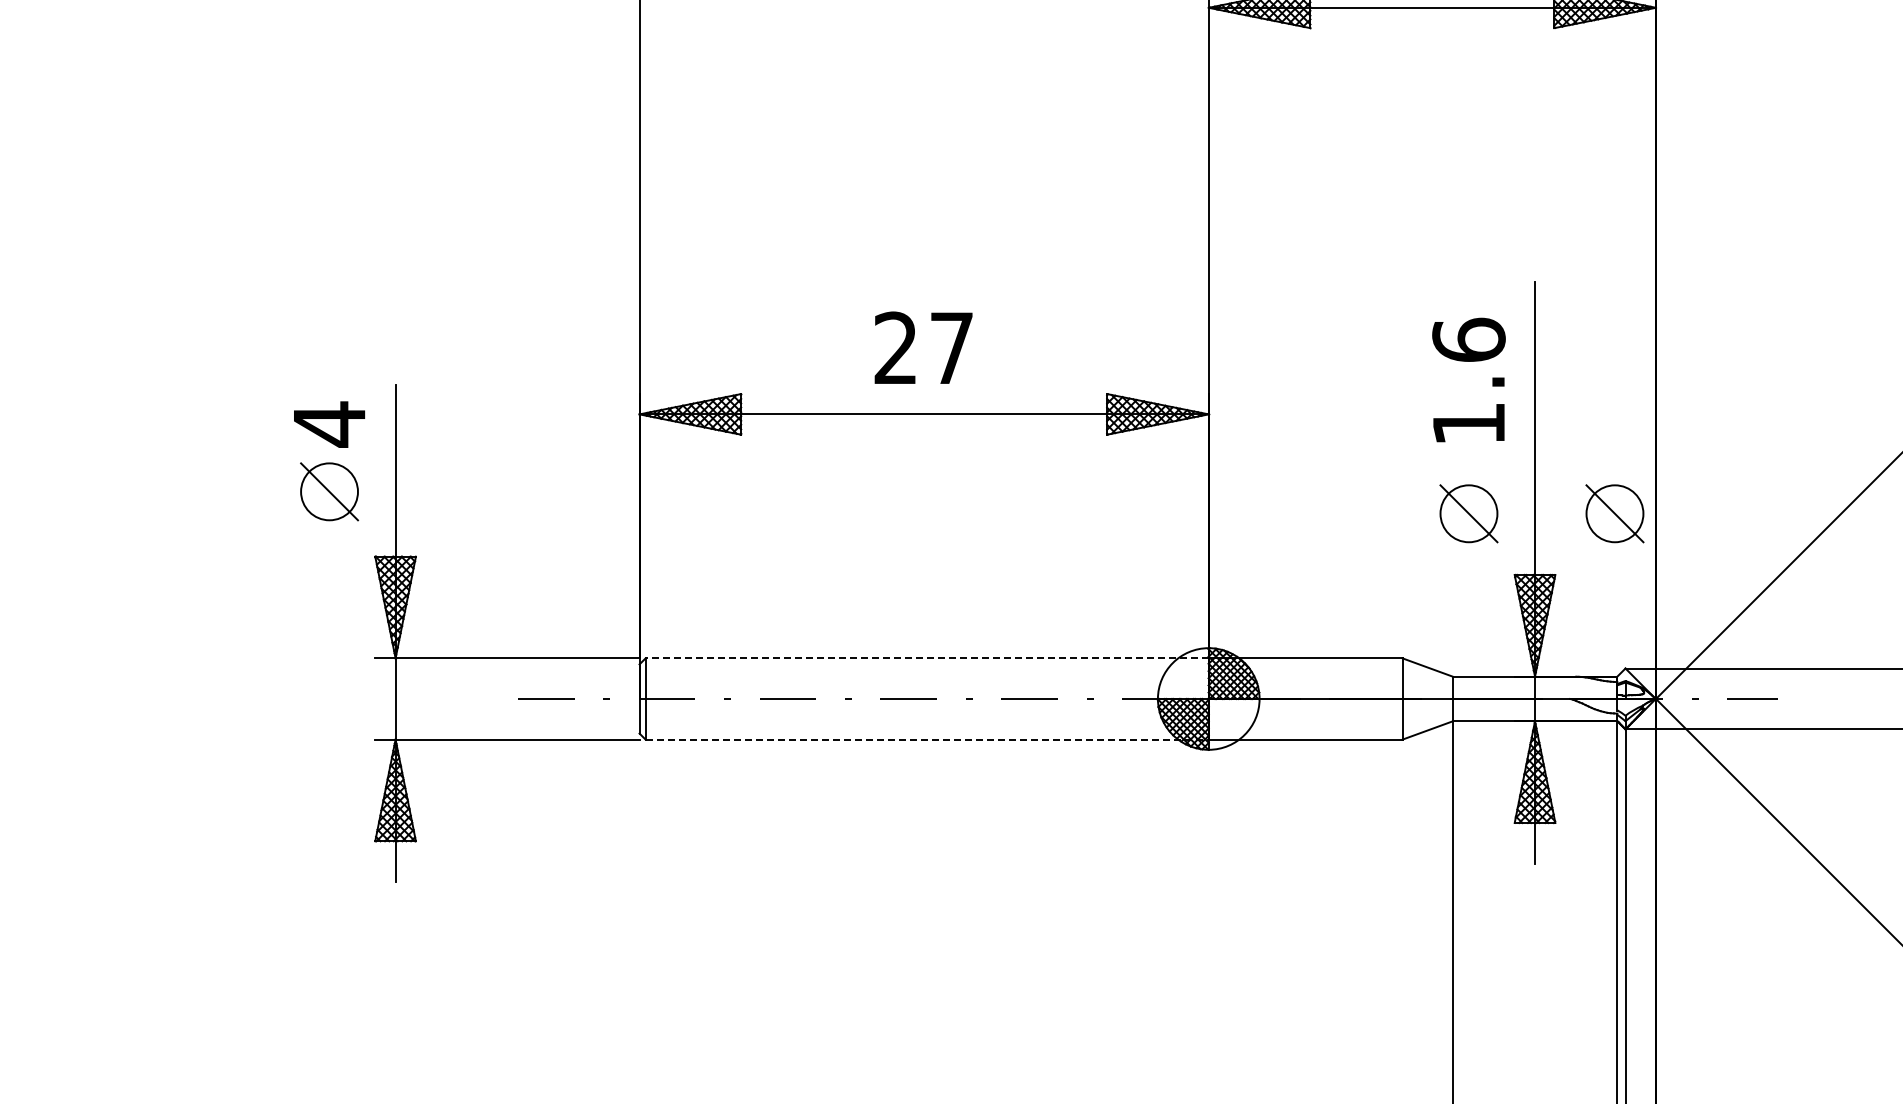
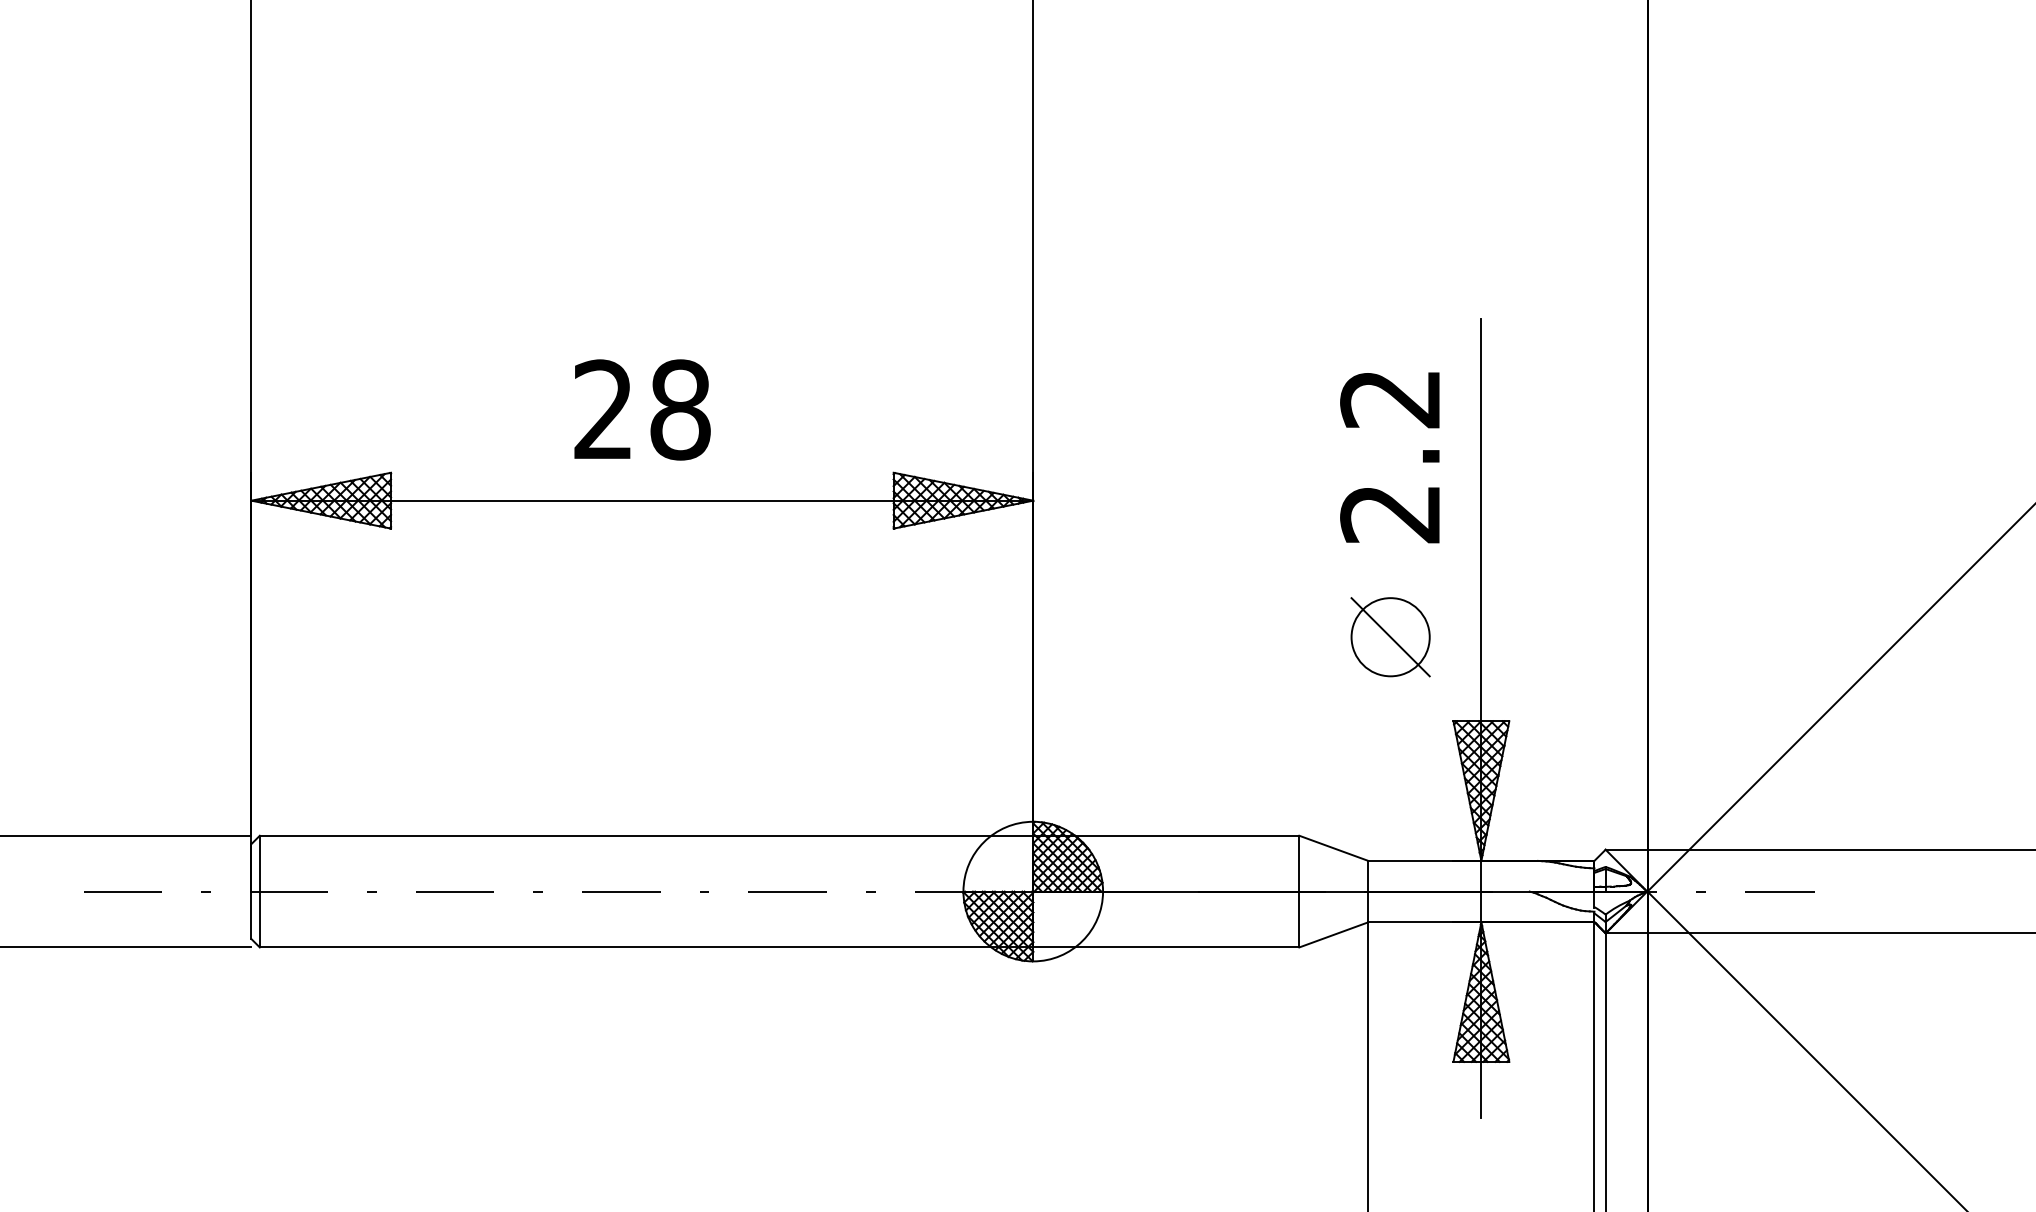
text: (951, 348) -> (679, 410), 27 -> 28
text: (1468, 381) -> (1389, 455), 1.6 -> 2.2
part: (1614, 513) -> (1590, 636), removed
line: (927, 658) -> (646, 835), dashed -> solid
line: (927, 739) -> (646, 947), dashed -> solid

